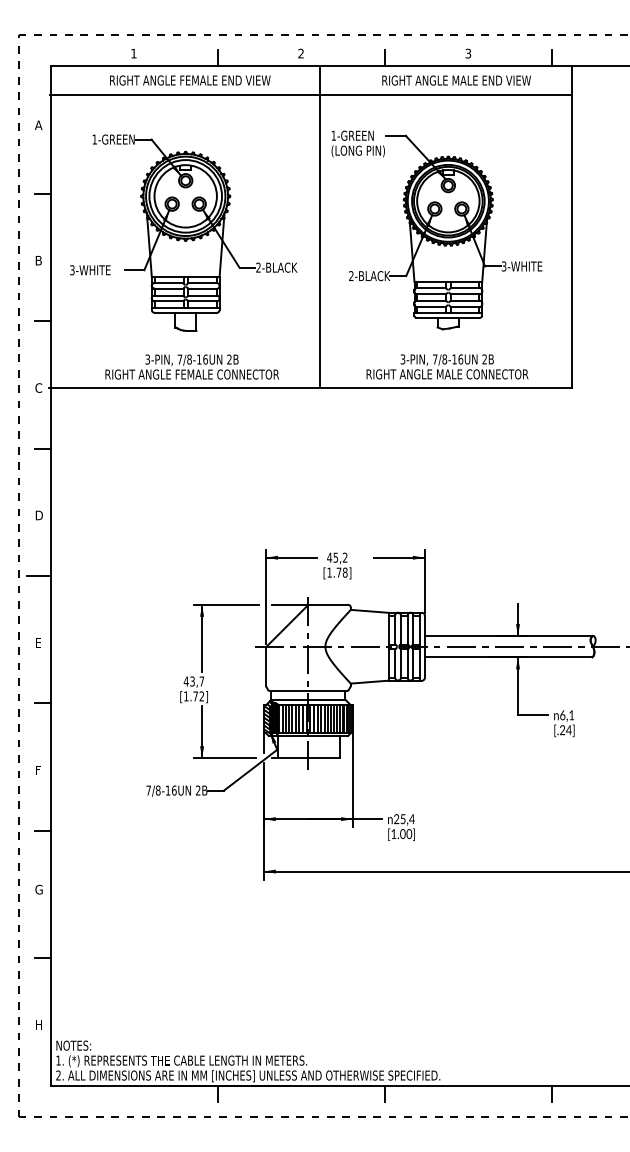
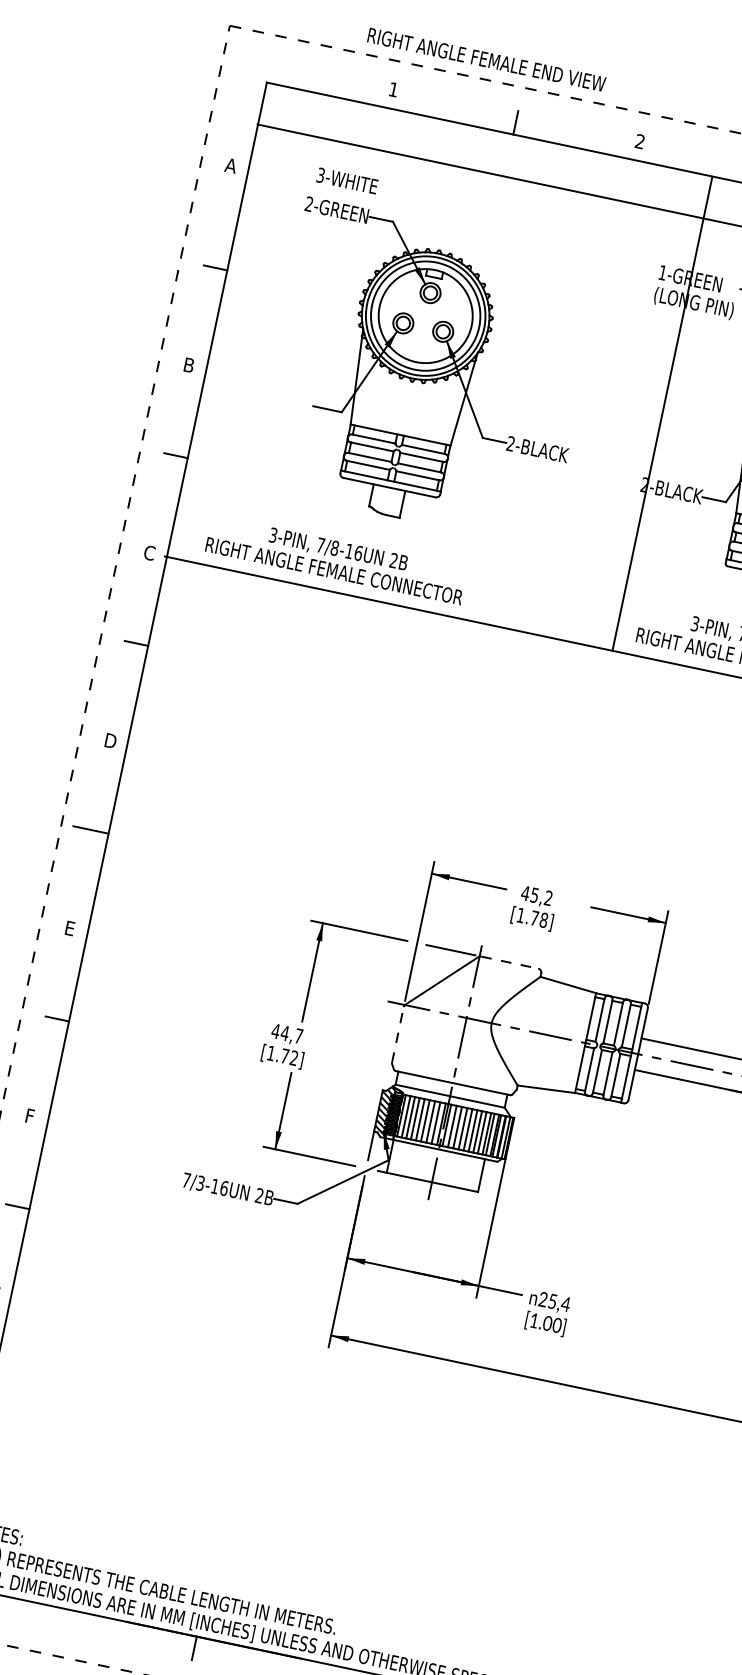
text: (190, 80) -> (487, 59), moved
text: (94, 139) -> (308, 203), 1-GREEN -> 2-GREEN
line: (319, 227) -> (661, 413), moved
text: (90, 270) -> (347, 181), moved
text: (191, 366) -> (335, 559), moved
line: (329, 604) -> (510, 962), solid -> dashed
line: (266, 667) -> (398, 1035), solid -> dashed
text: (192, 681) -> (285, 1033), 43,7 -> 44,7
text: (157, 790) -> (199, 1183), 7/8-16UN -> 7/3-16UN

